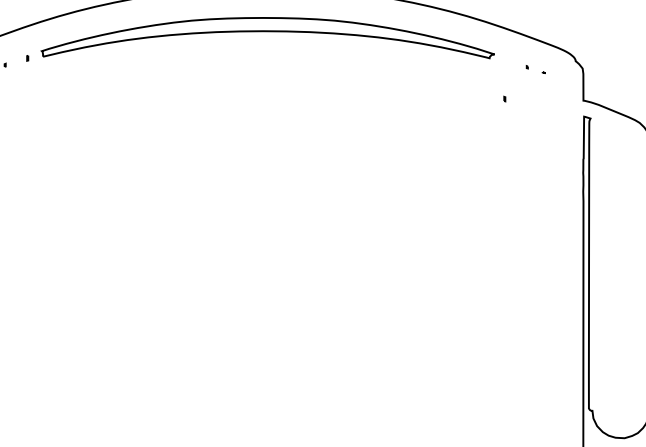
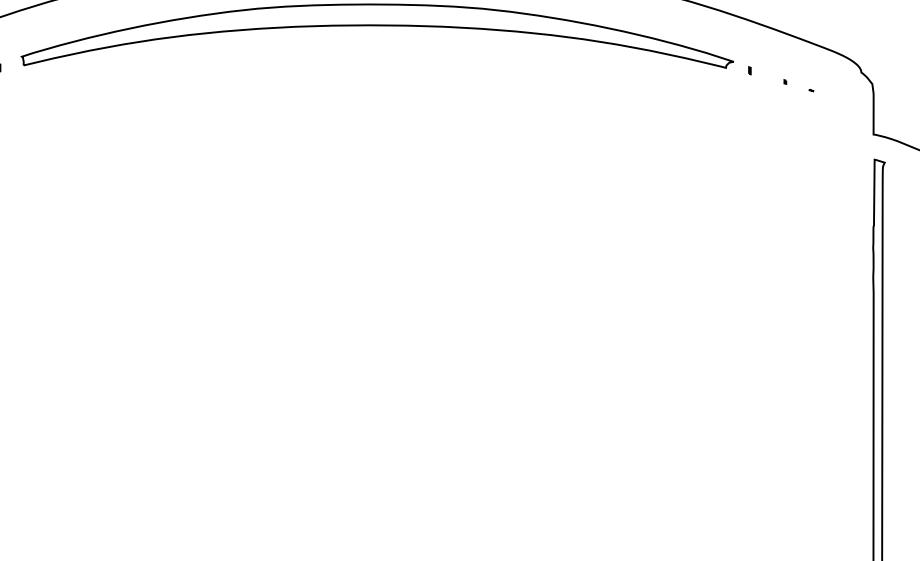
part: (504, 98) -> (749, 69), moved

